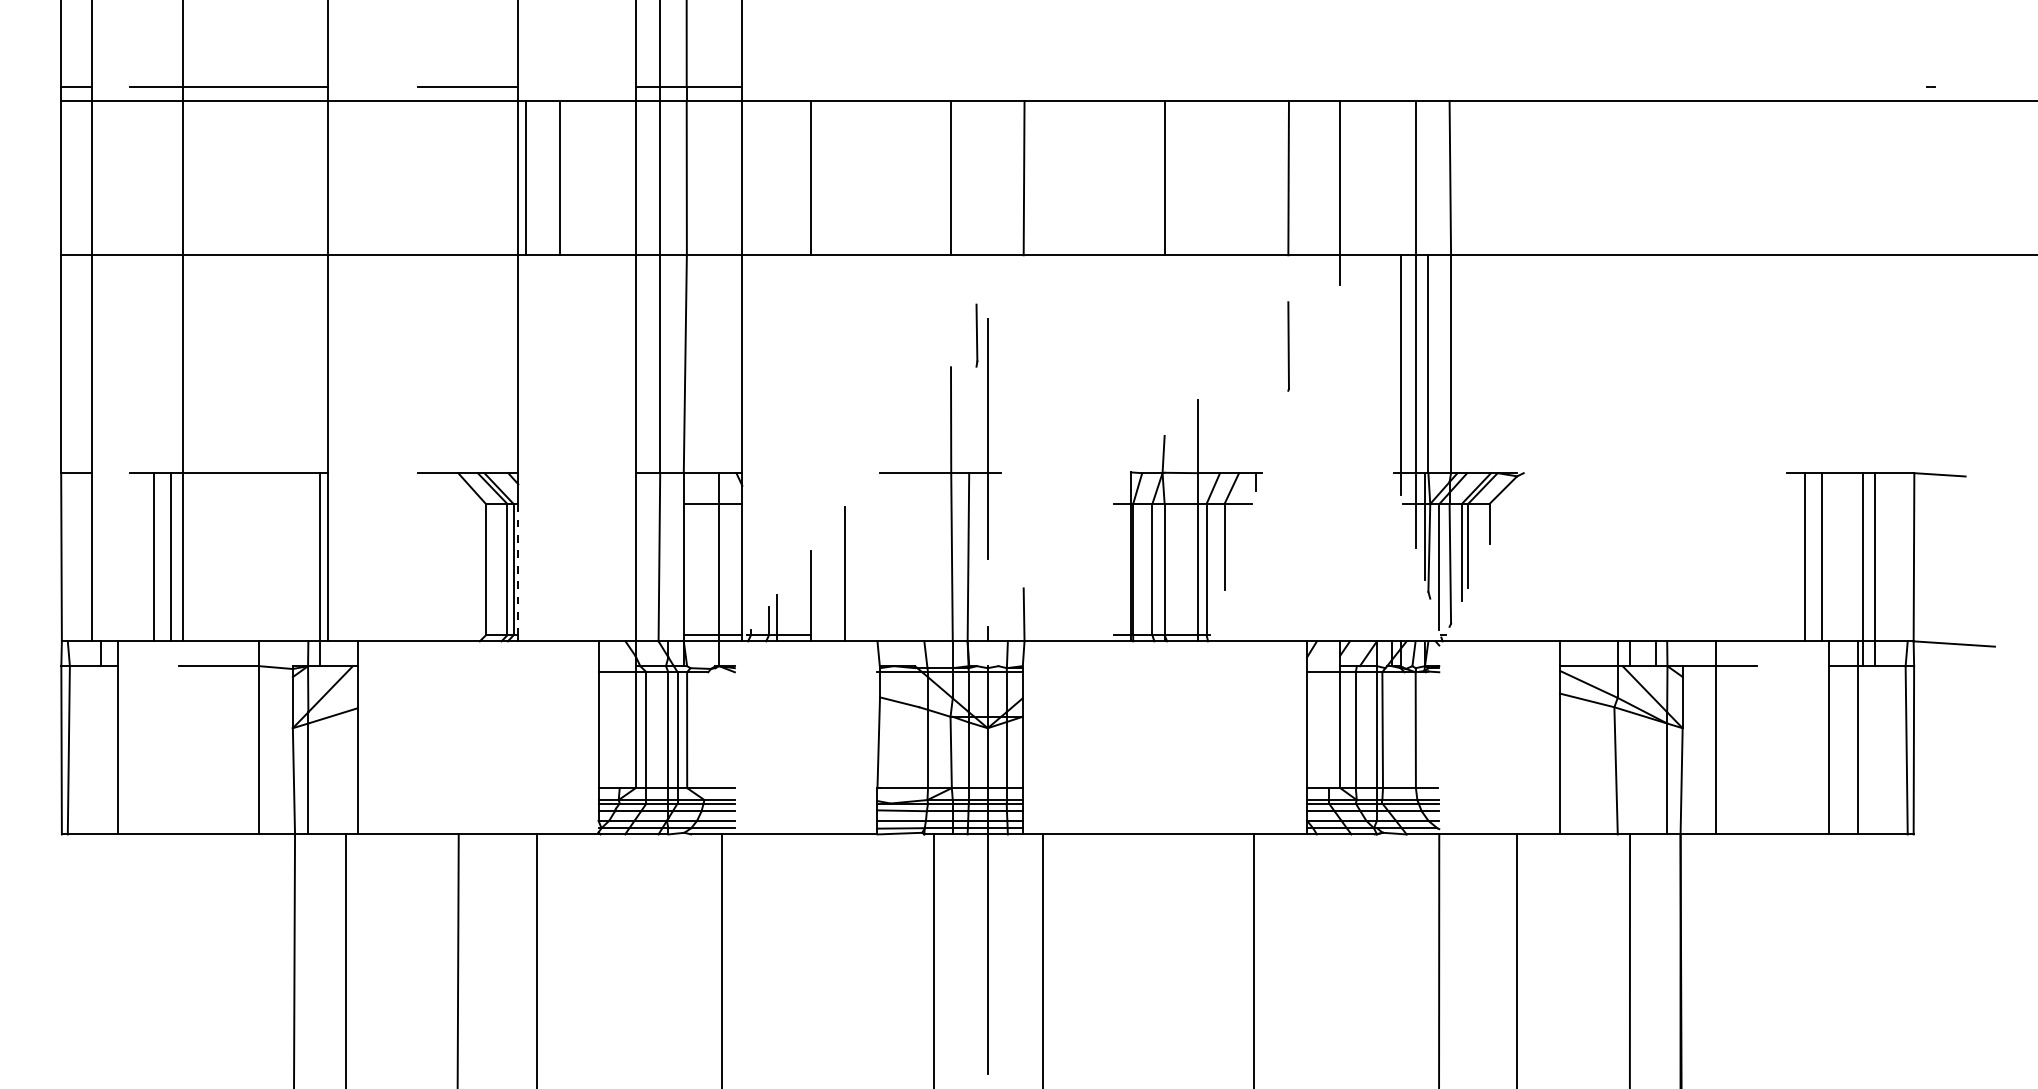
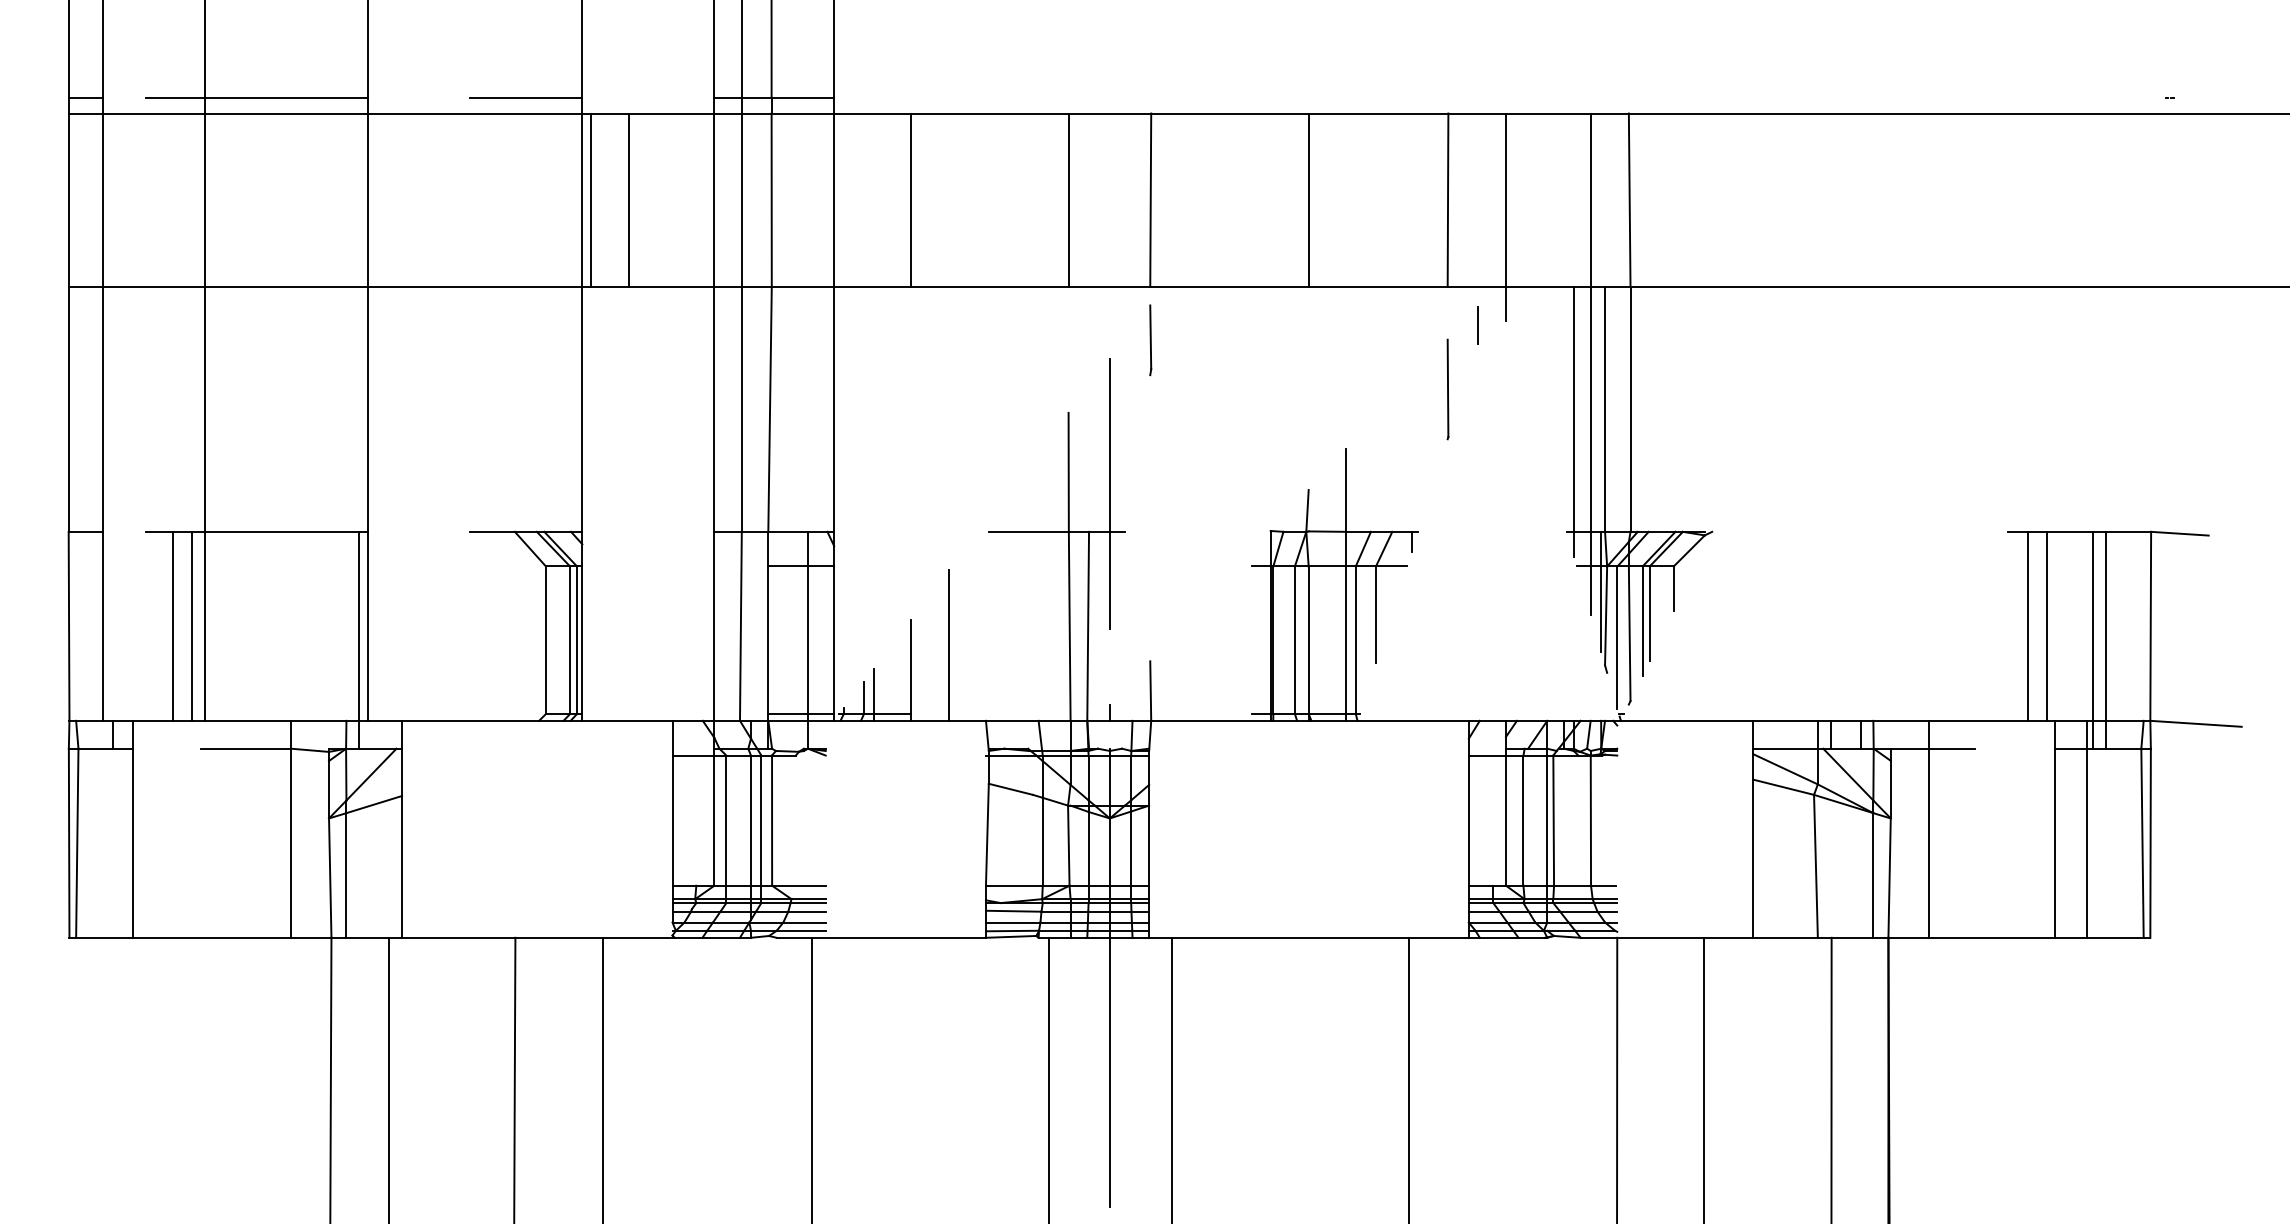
line: (1314, 289) -> (1477, 325), added
line: (976, 335) -> (1150, 340), moved
line: (518, 569) -> (582, 640), dashed -> solid

